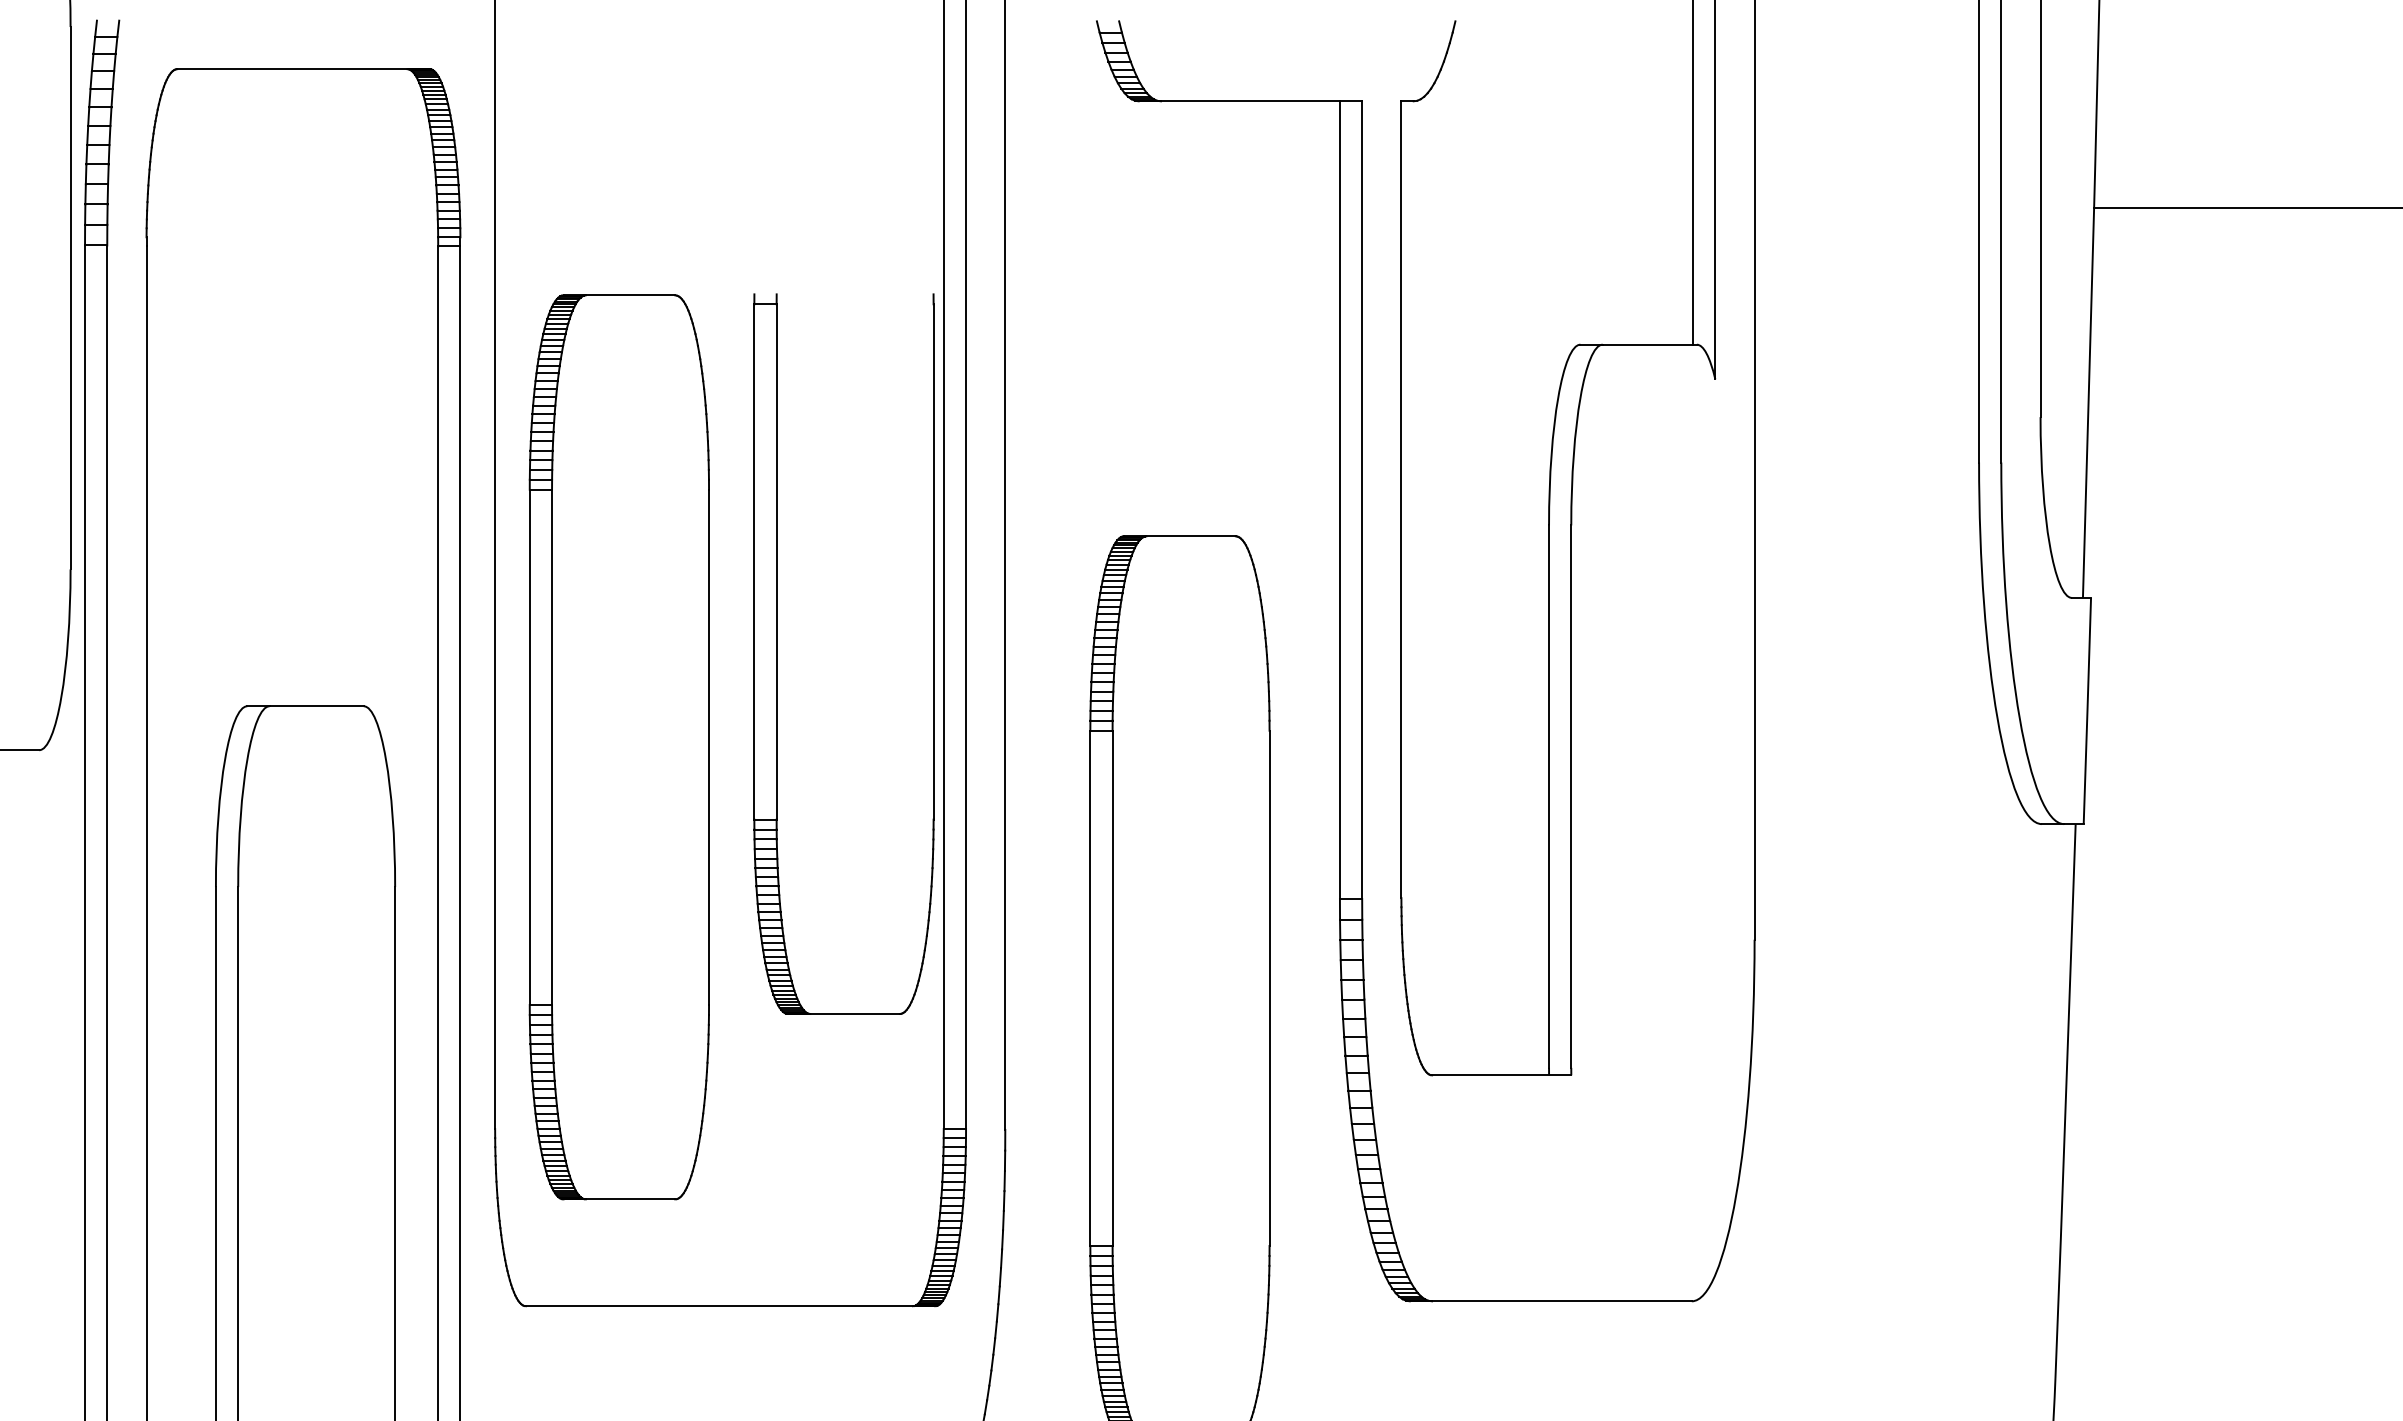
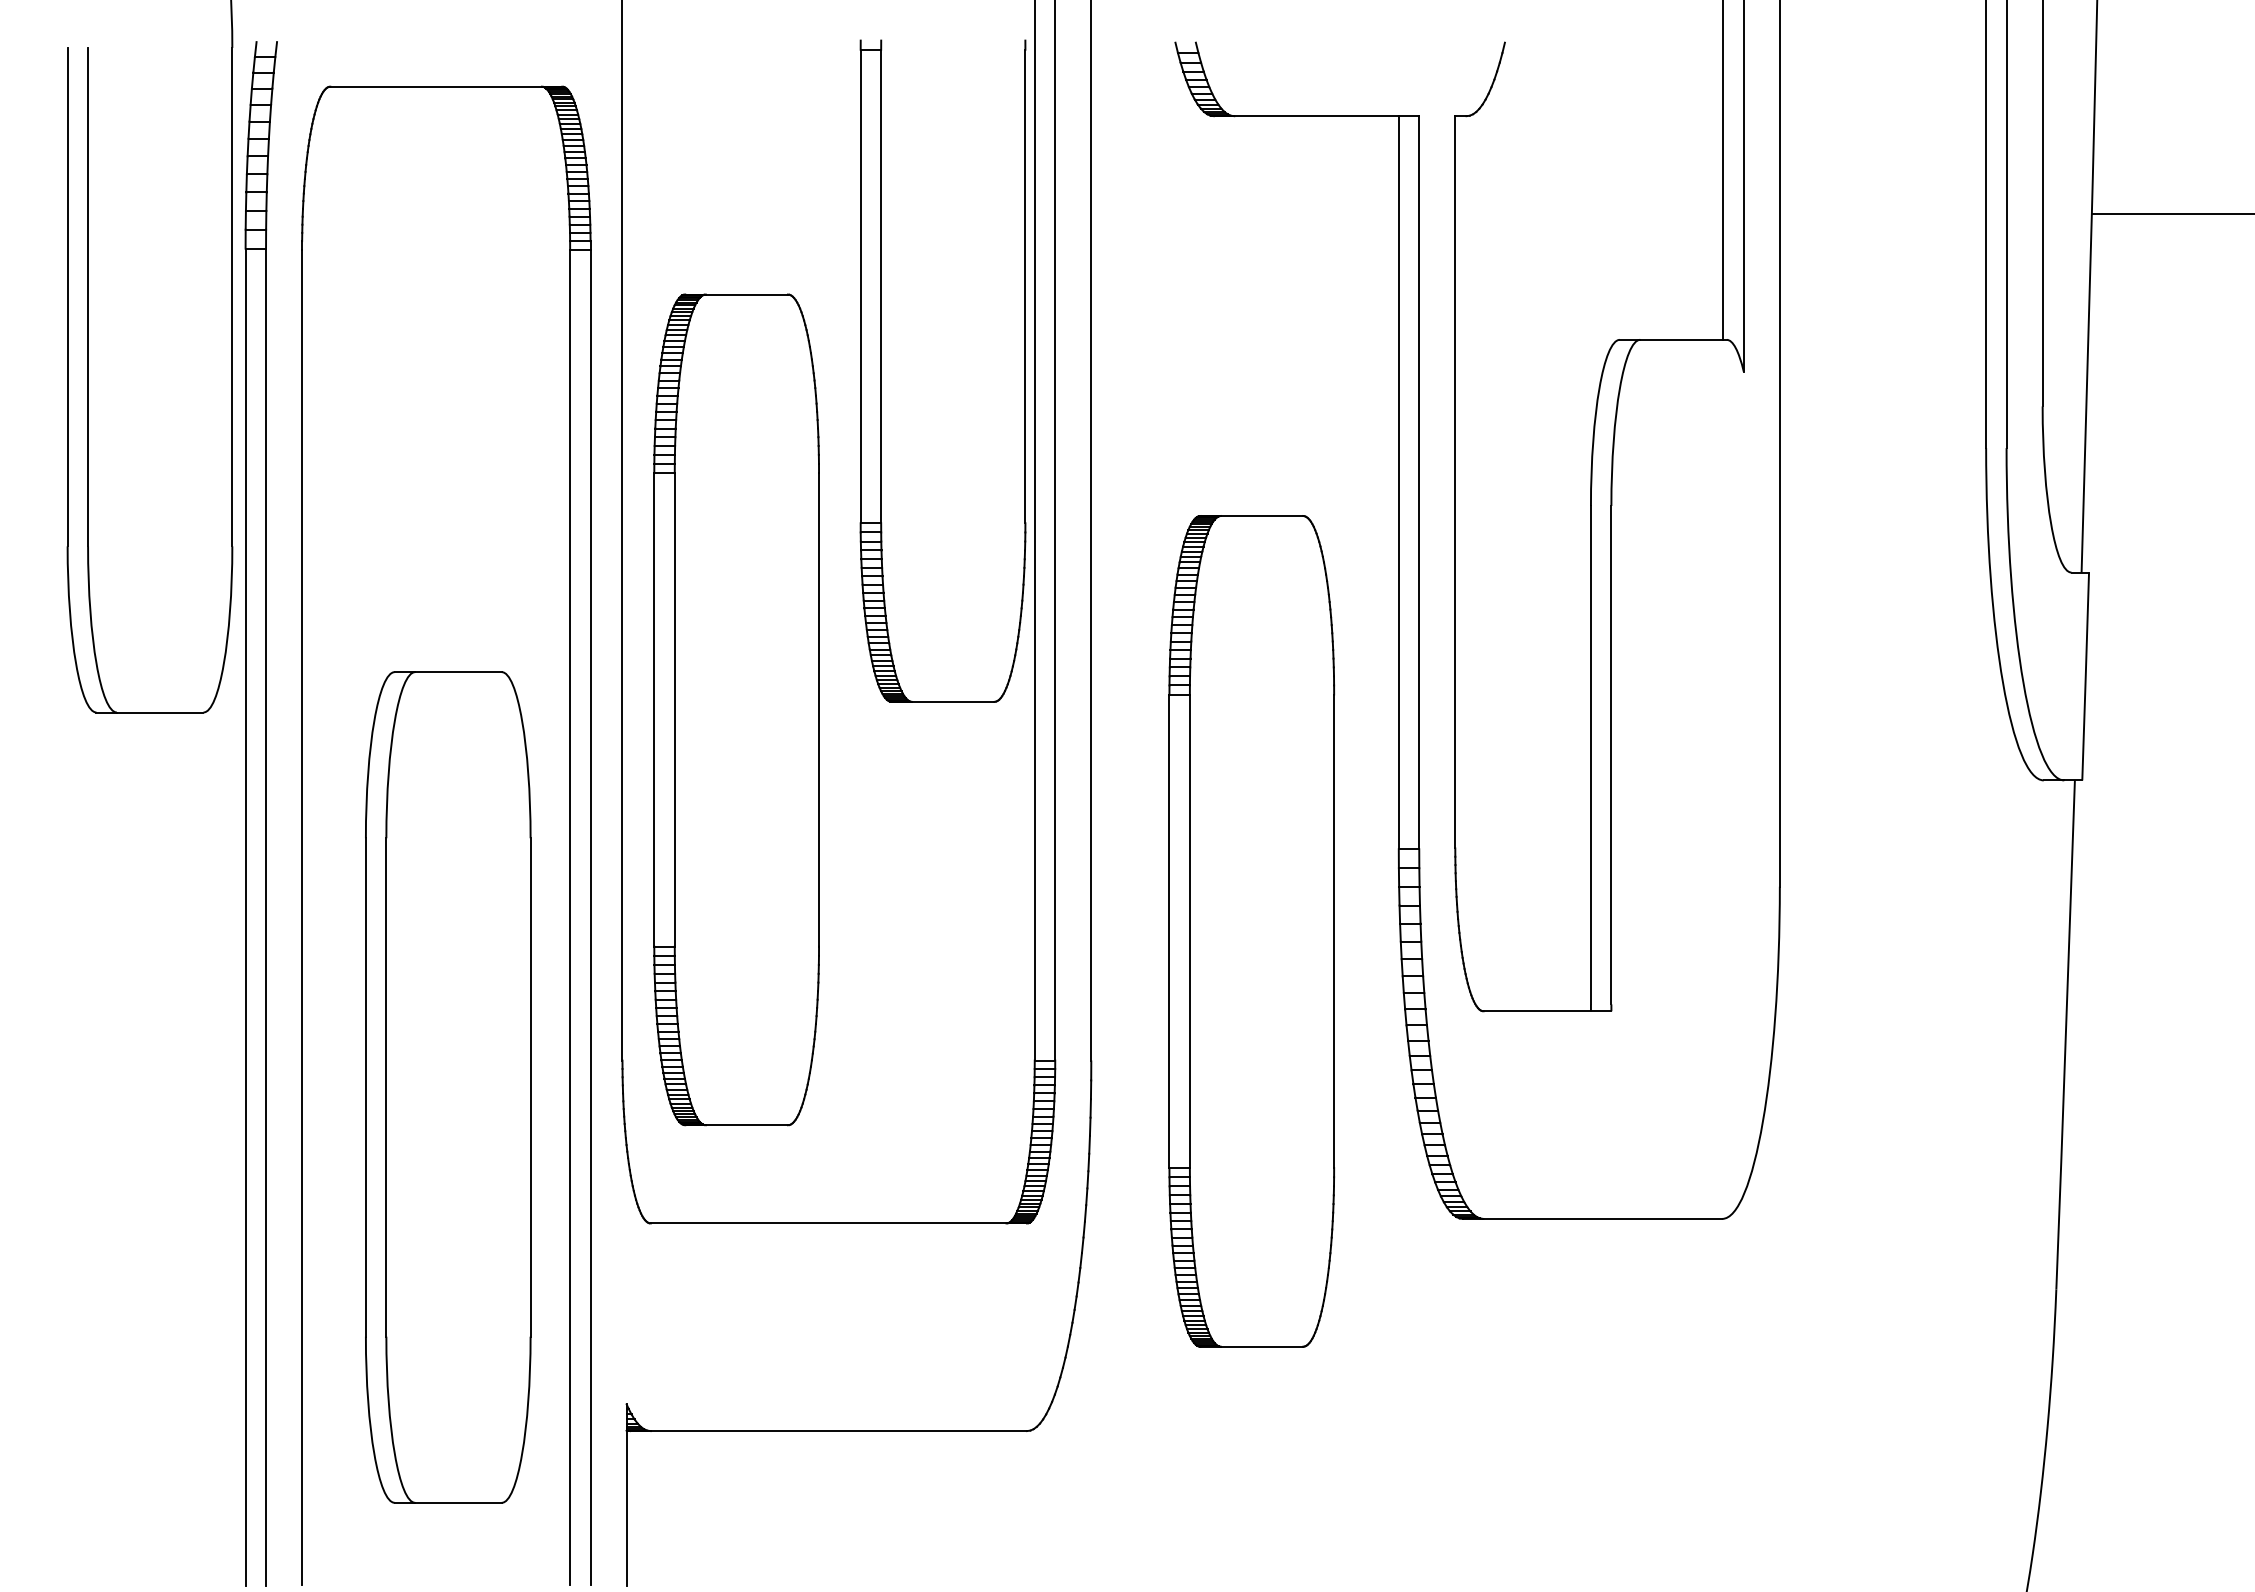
part: (777, 653) -> (881, 370), moved

